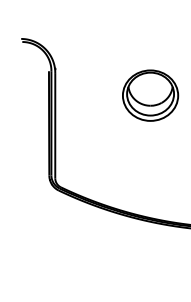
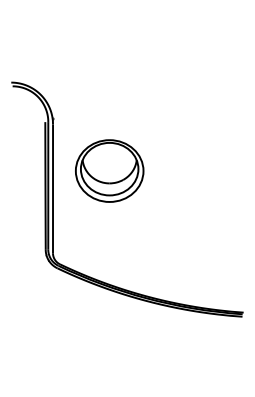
part: (150, 95) -> (109, 170), moved

